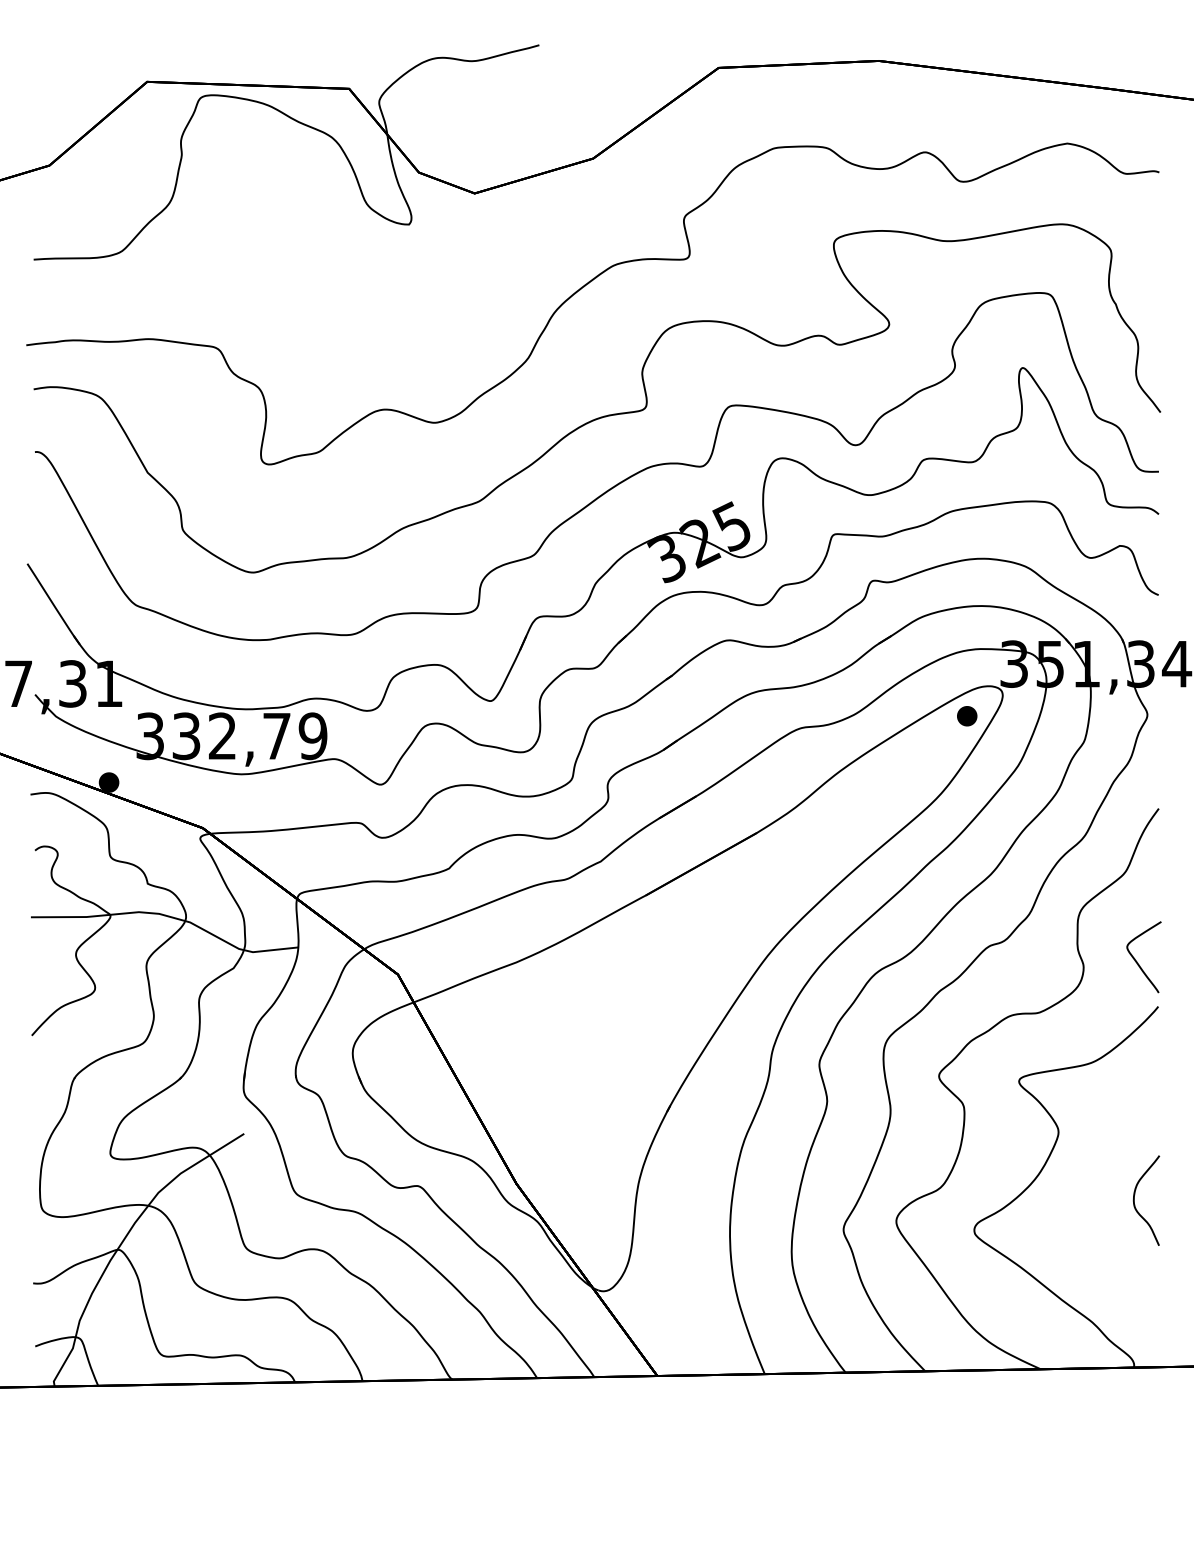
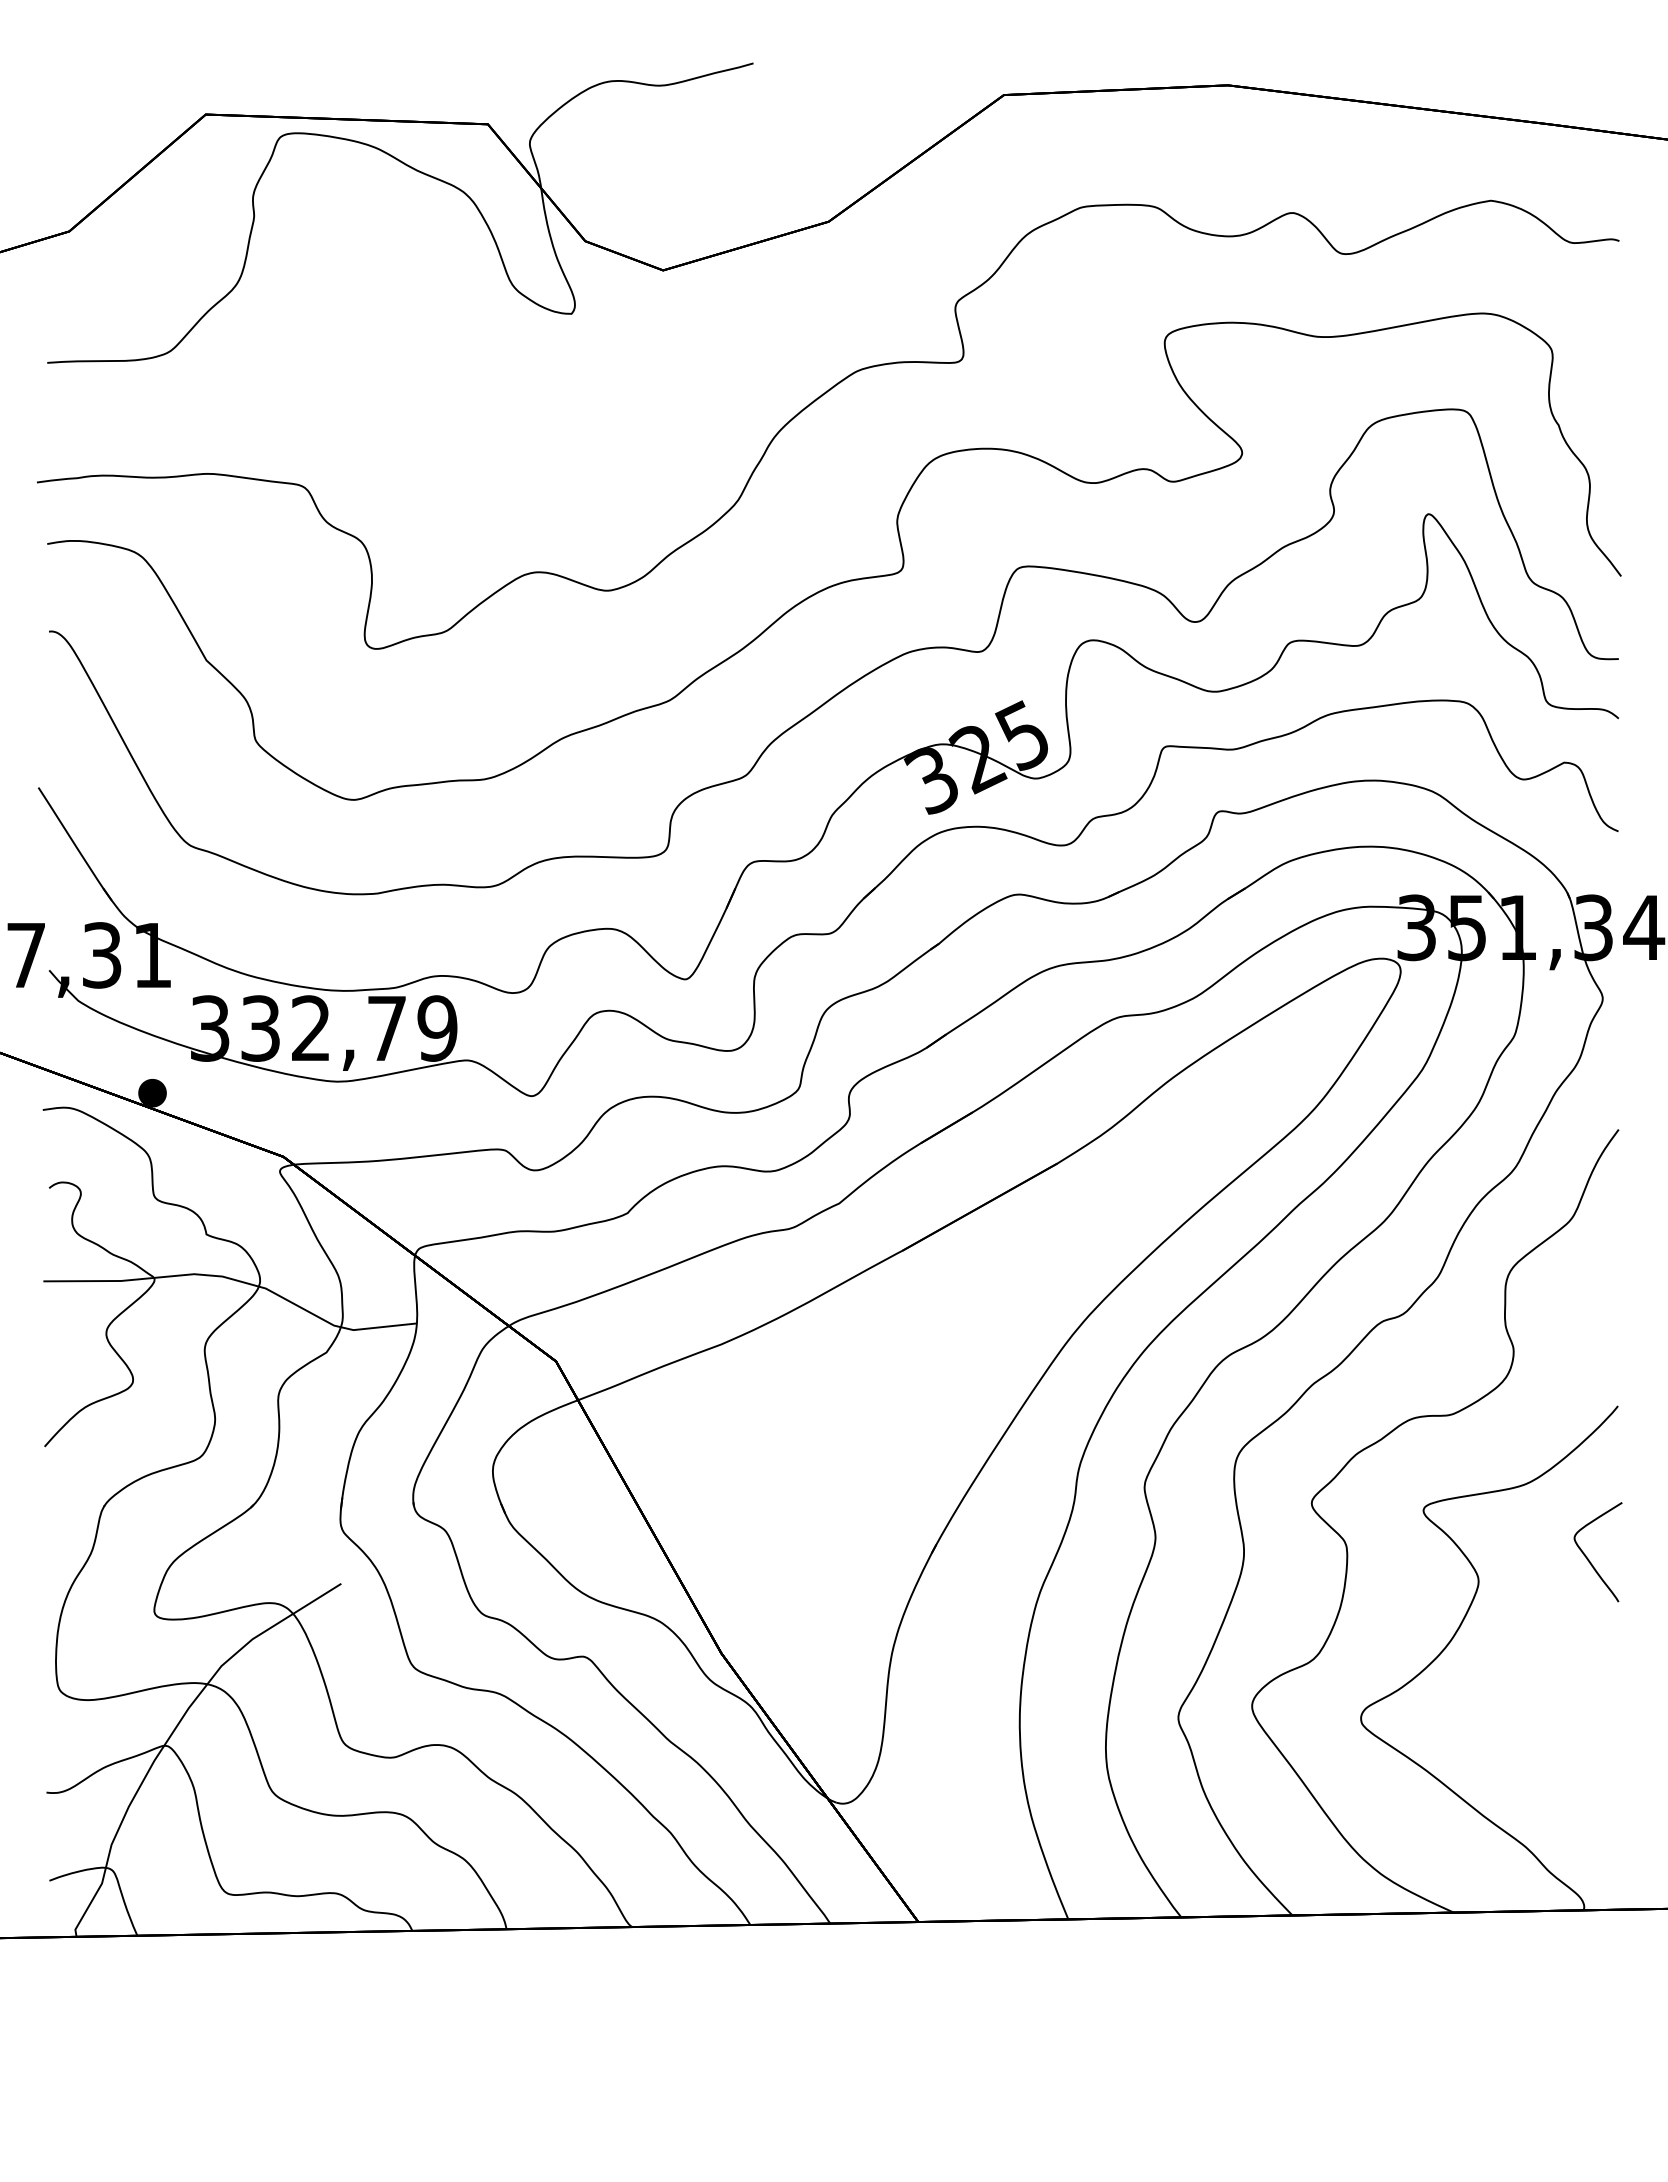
part: (966, 716) -> (1350, 1000), removed
curve: (1137, 962) -> (1589, 1559), moved
curve: (1135, 1204) -> (1585, 1682), removed

